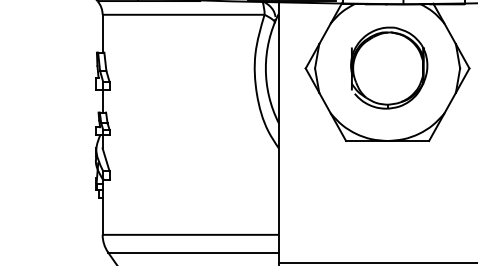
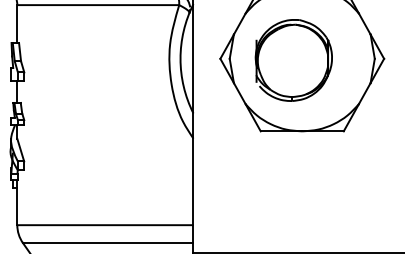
part: (389, 67) -> (294, 59), moved

